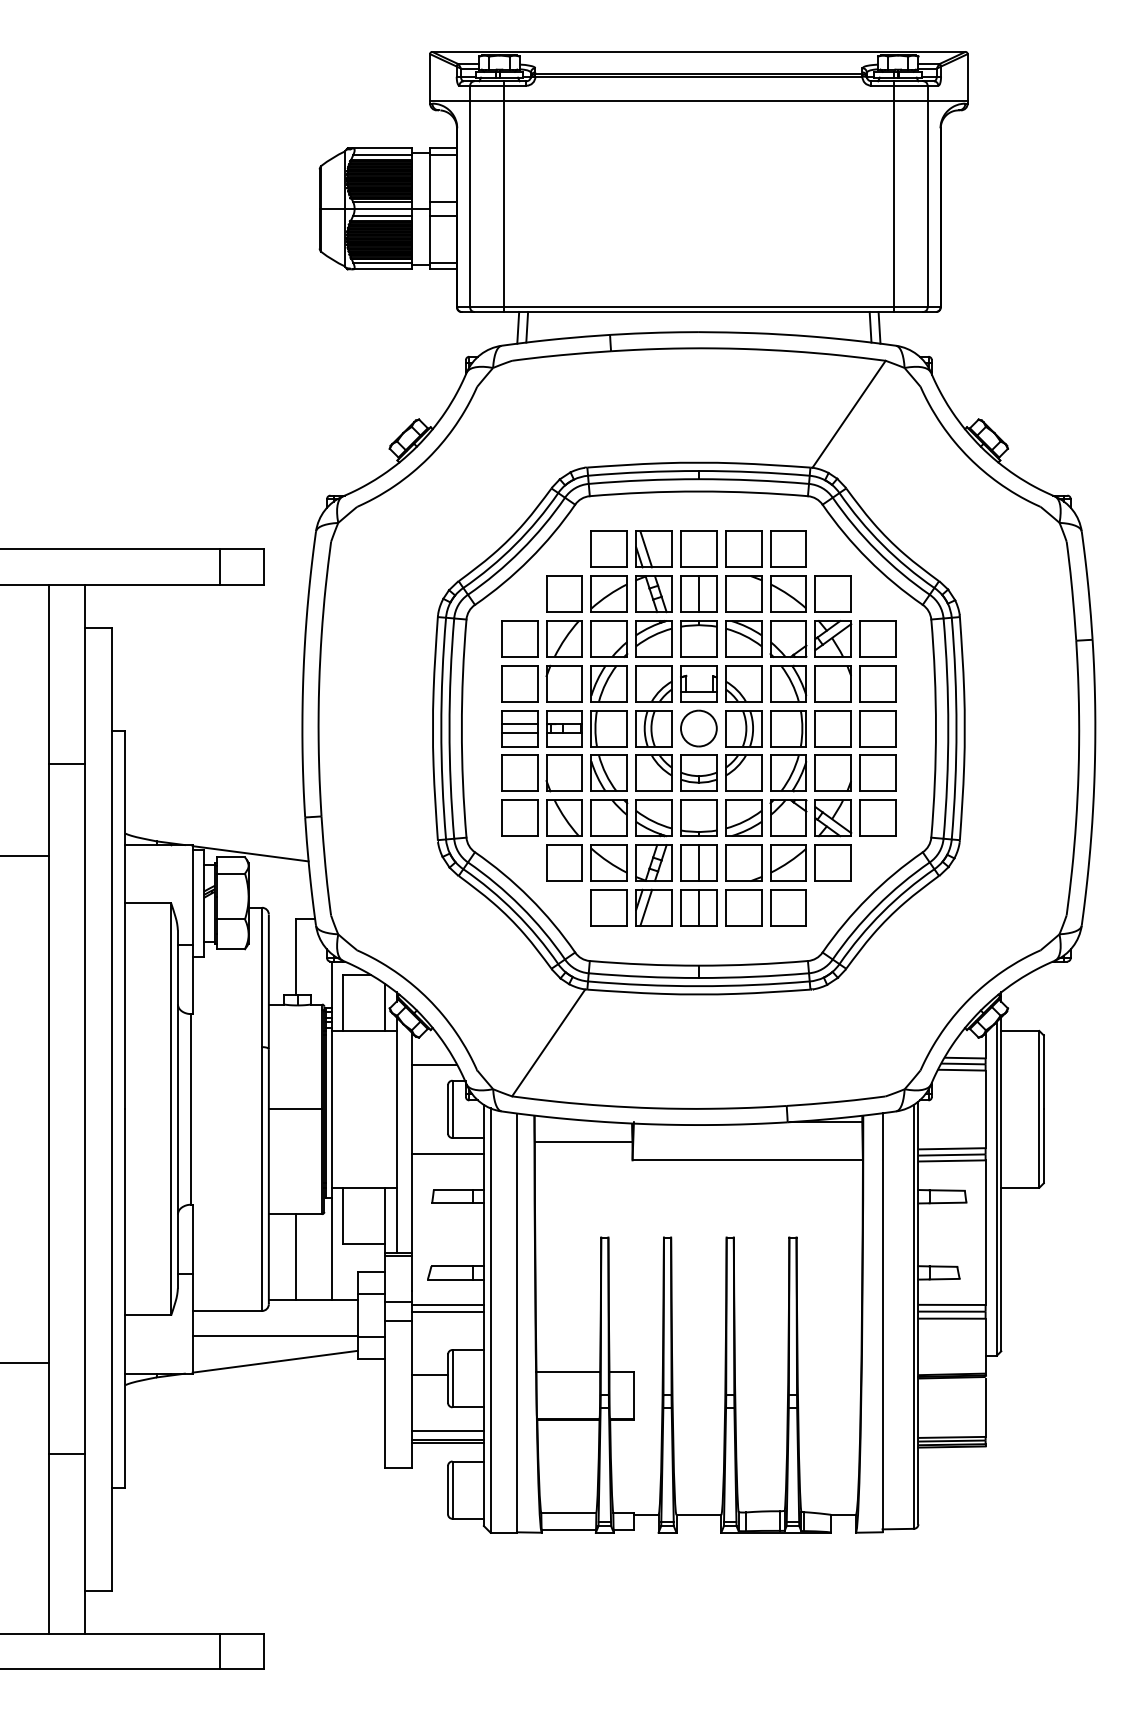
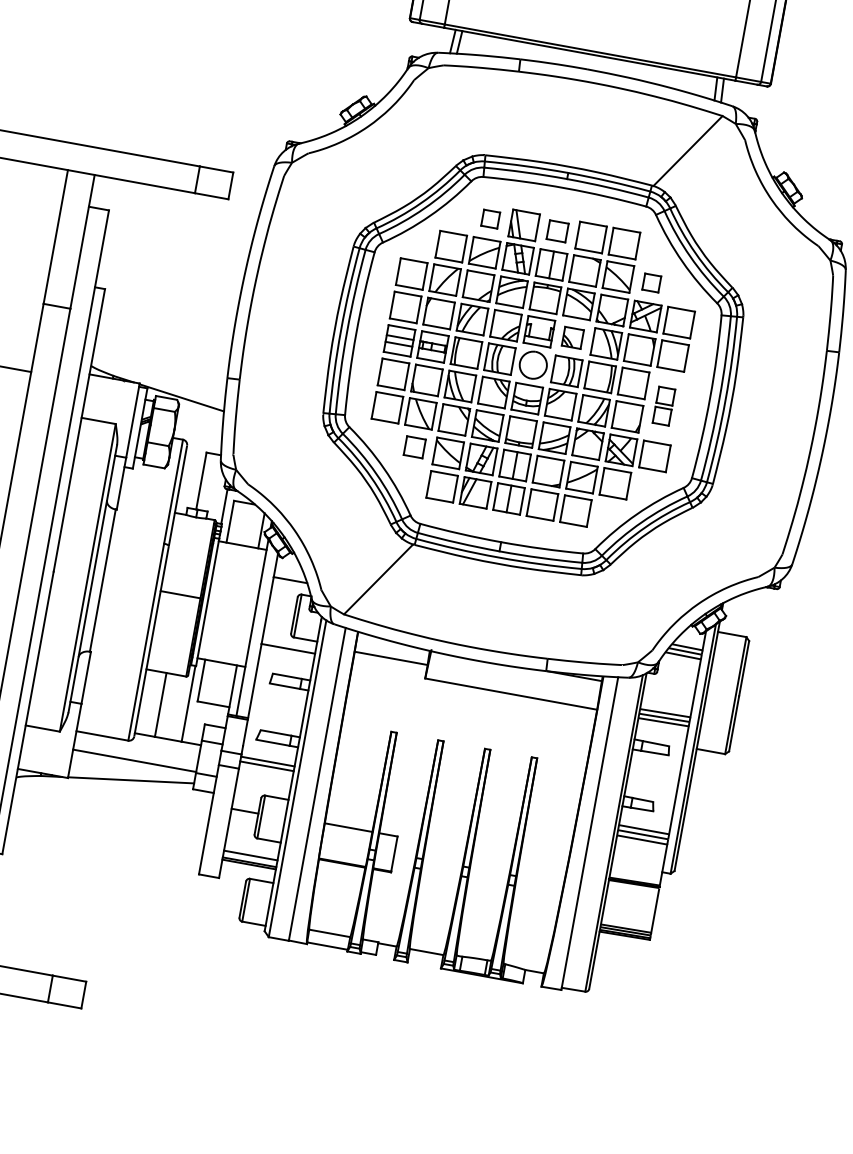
part: (608, 548) -> (490, 218), size x0.6
part: (698, 548) -> (557, 230), size x0.7
part: (832, 593) -> (651, 282), size x0.6
part: (743, 683) -> (572, 337), size x0.7
part: (877, 750) -> (663, 405), size x0.6
part: (564, 862) -> (414, 446), size x0.7

